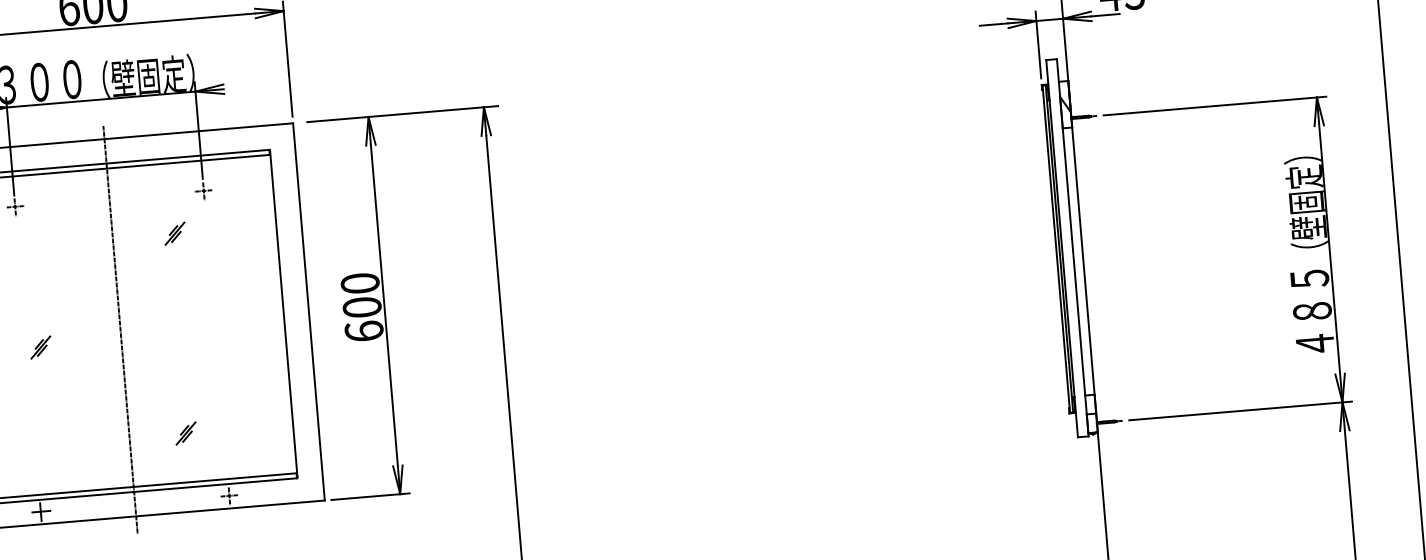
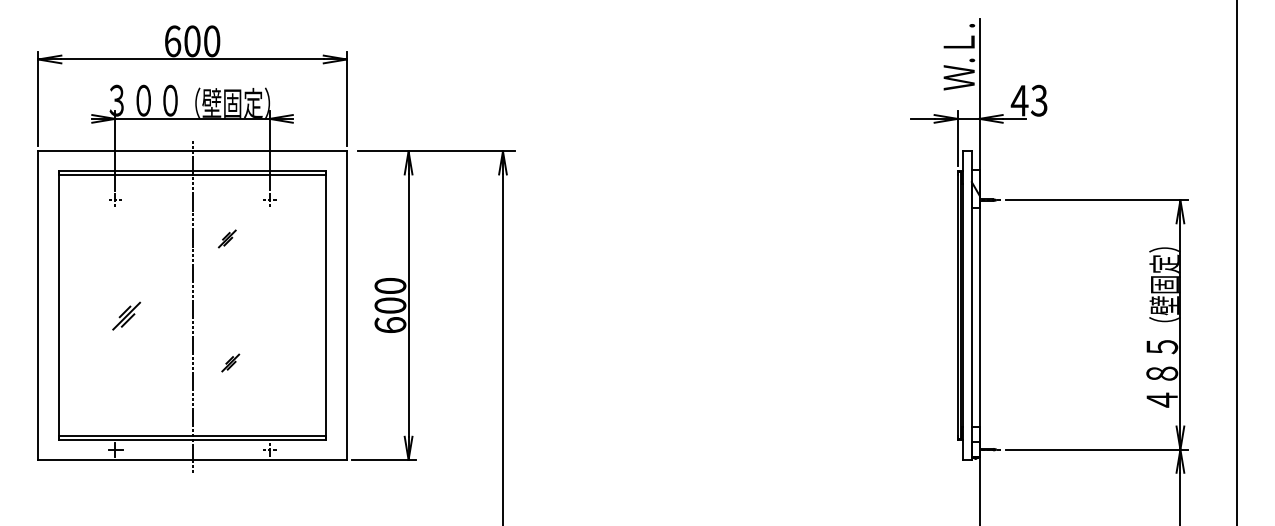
part: (173, 233) -> (226, 238), moved
part: (40, 347) -> (126, 316), size x1.6
part: (185, 432) -> (230, 362), moved

